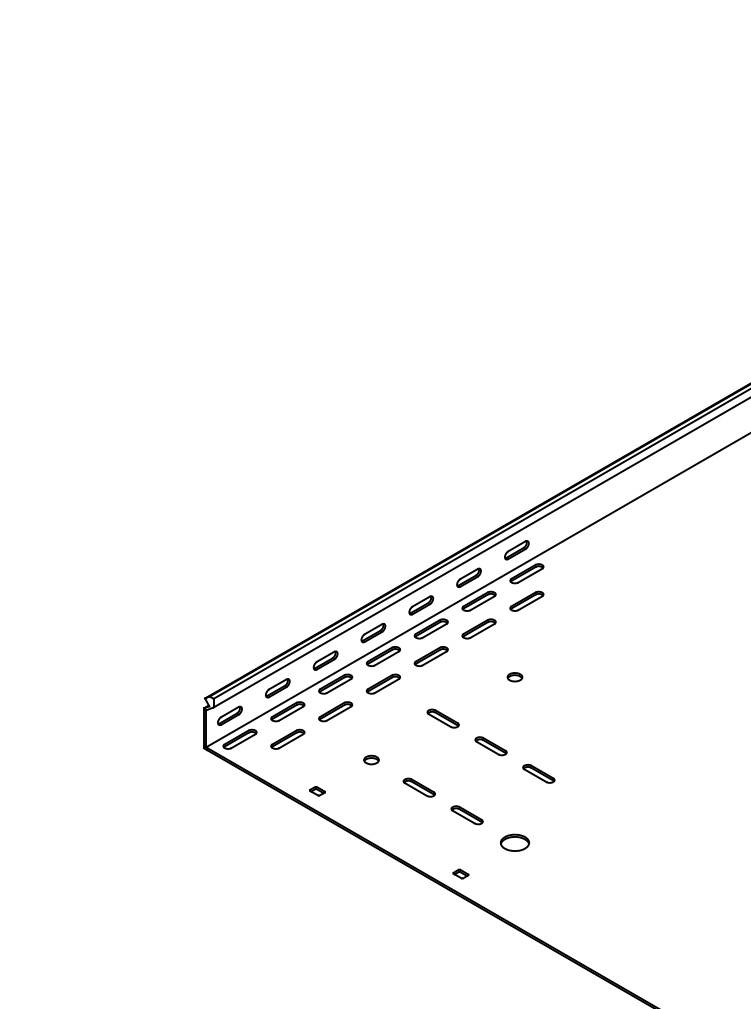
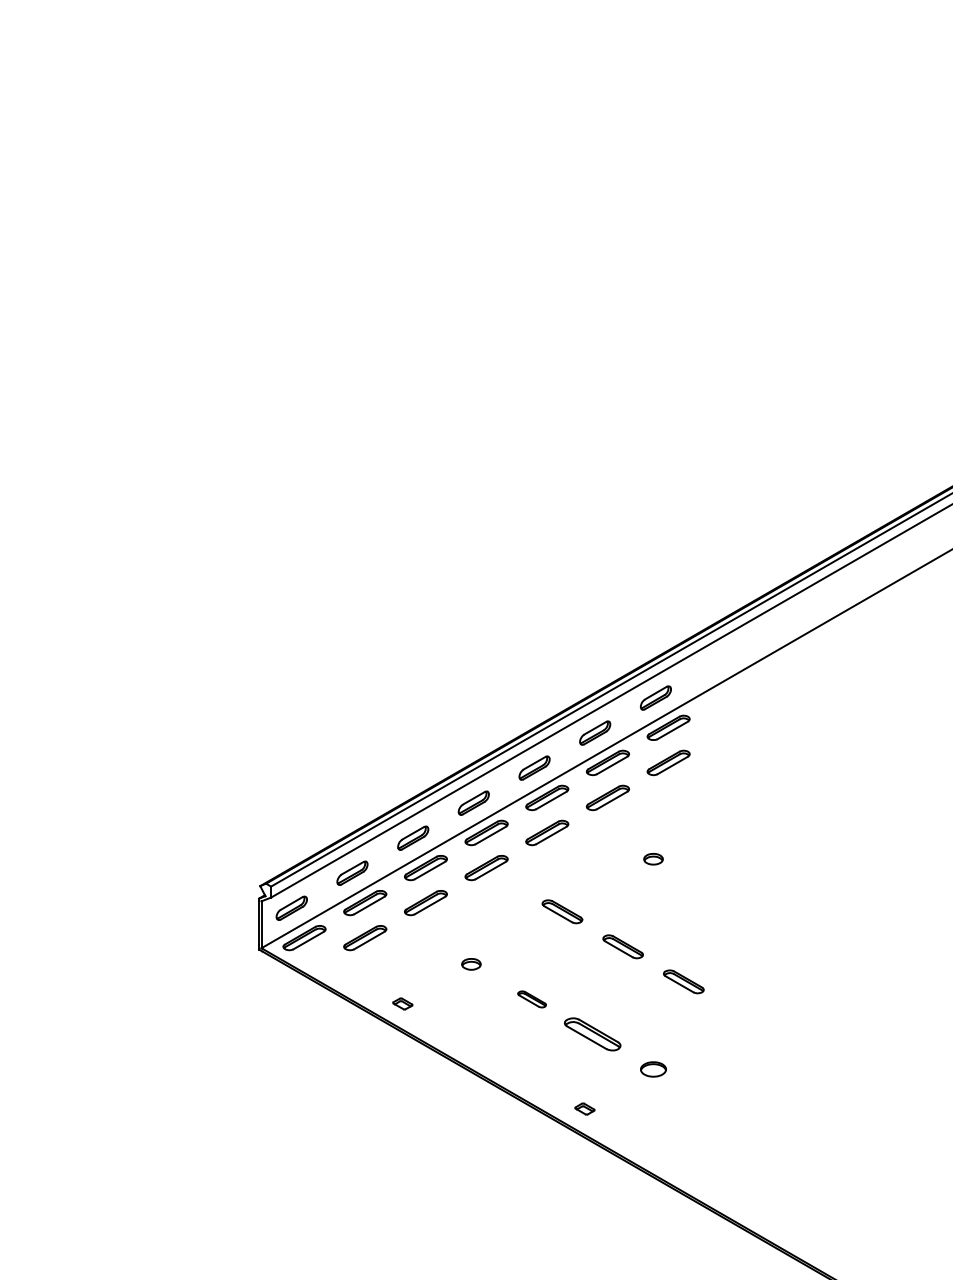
part: (418, 787) -> (531, 999), size x0.7
part: (466, 815) -> (592, 1034), size x1.4
part: (514, 842) -> (653, 1069), size x0.7

